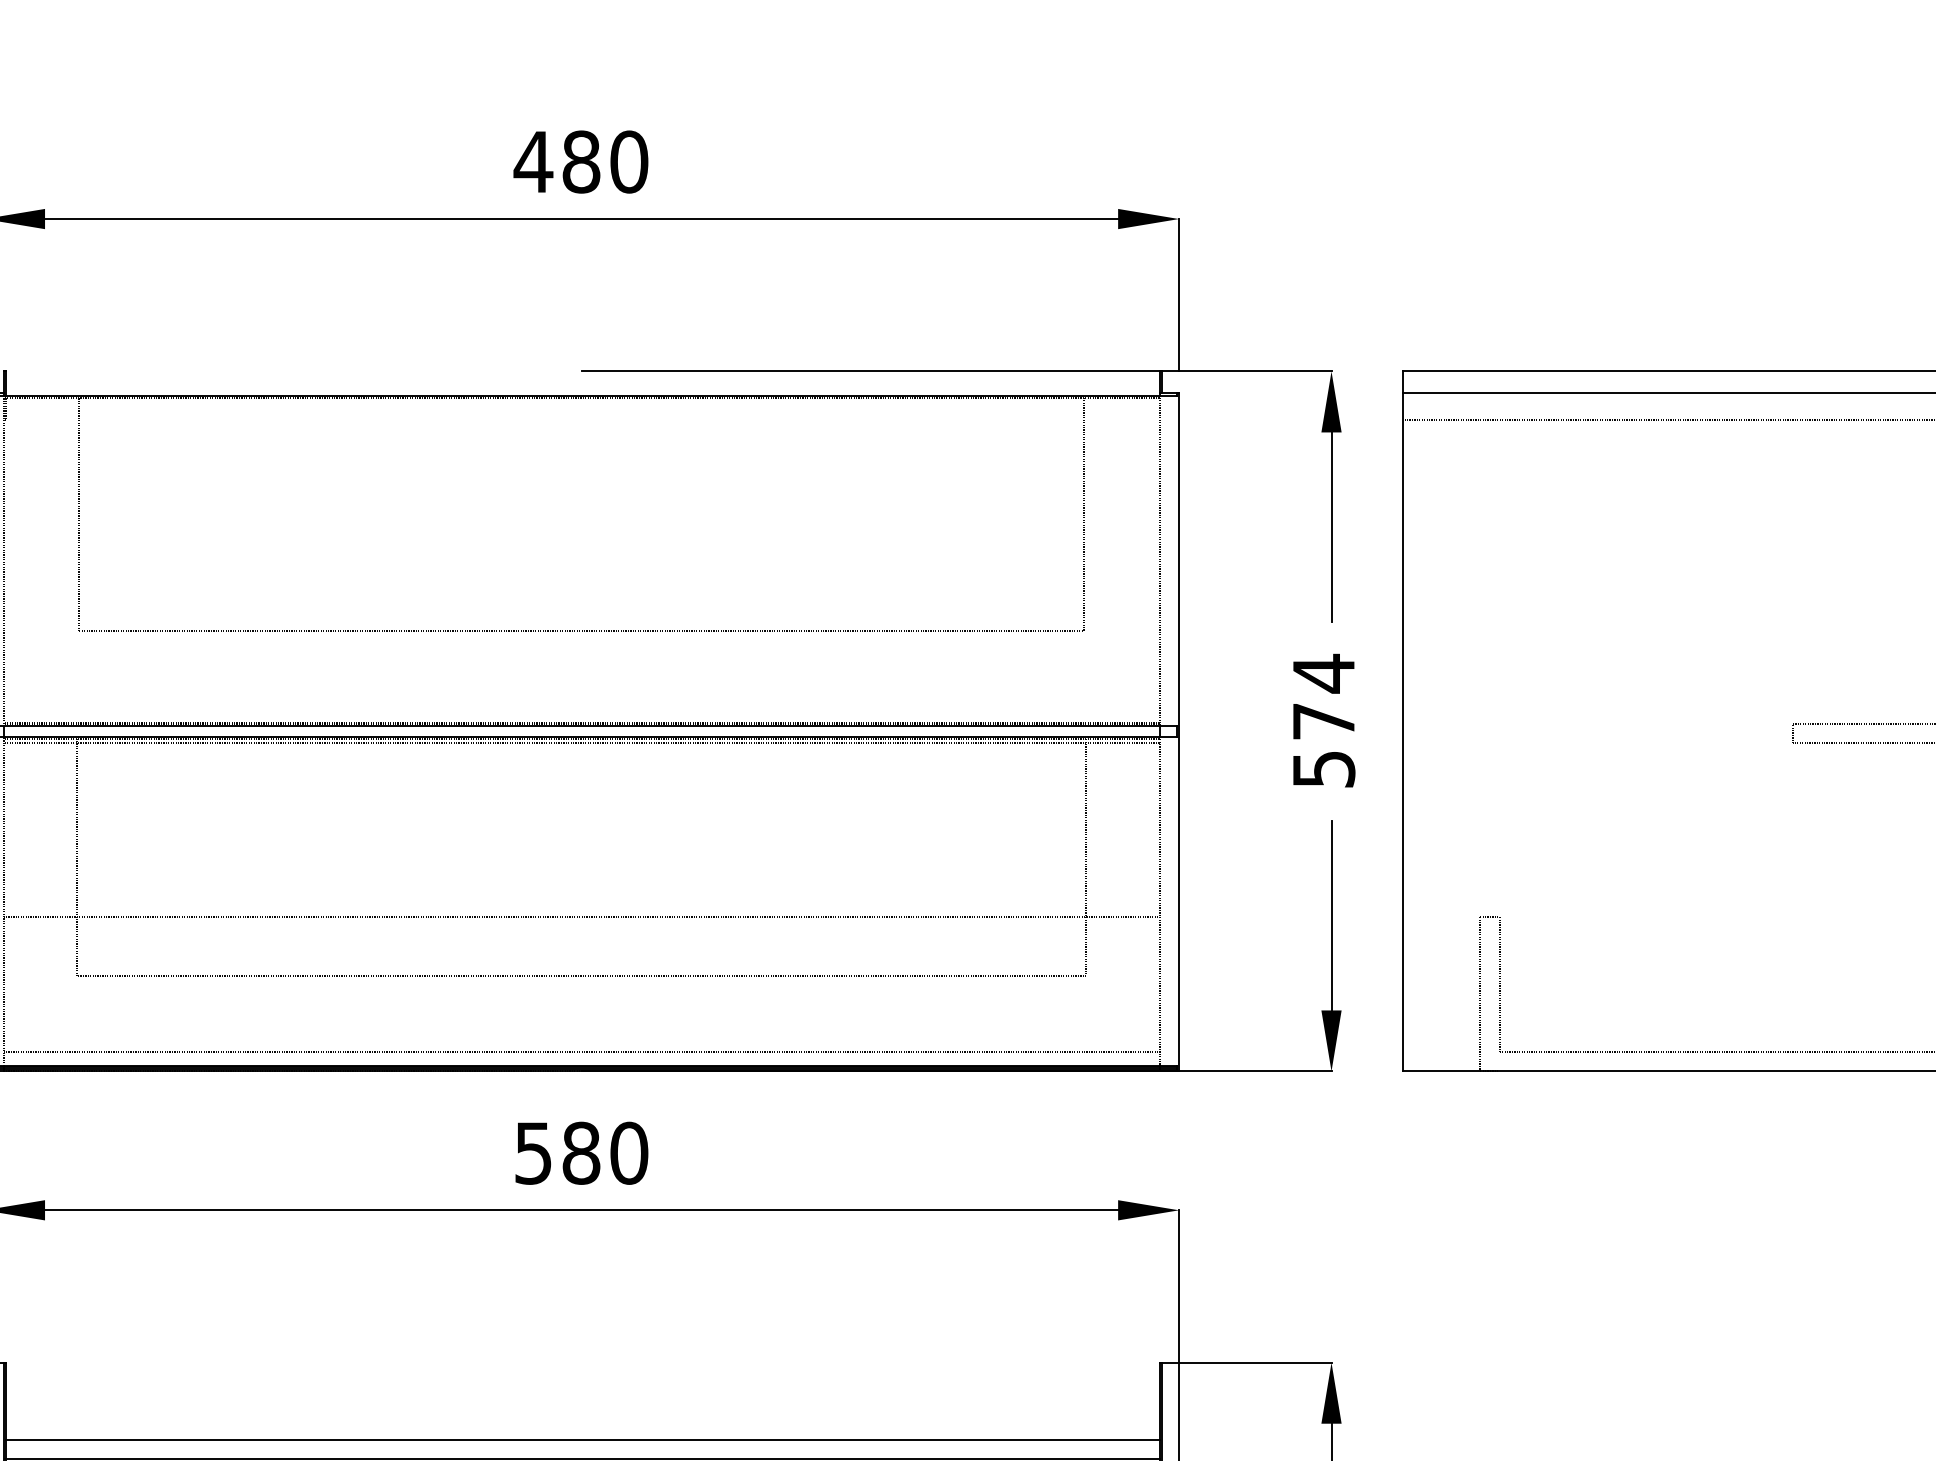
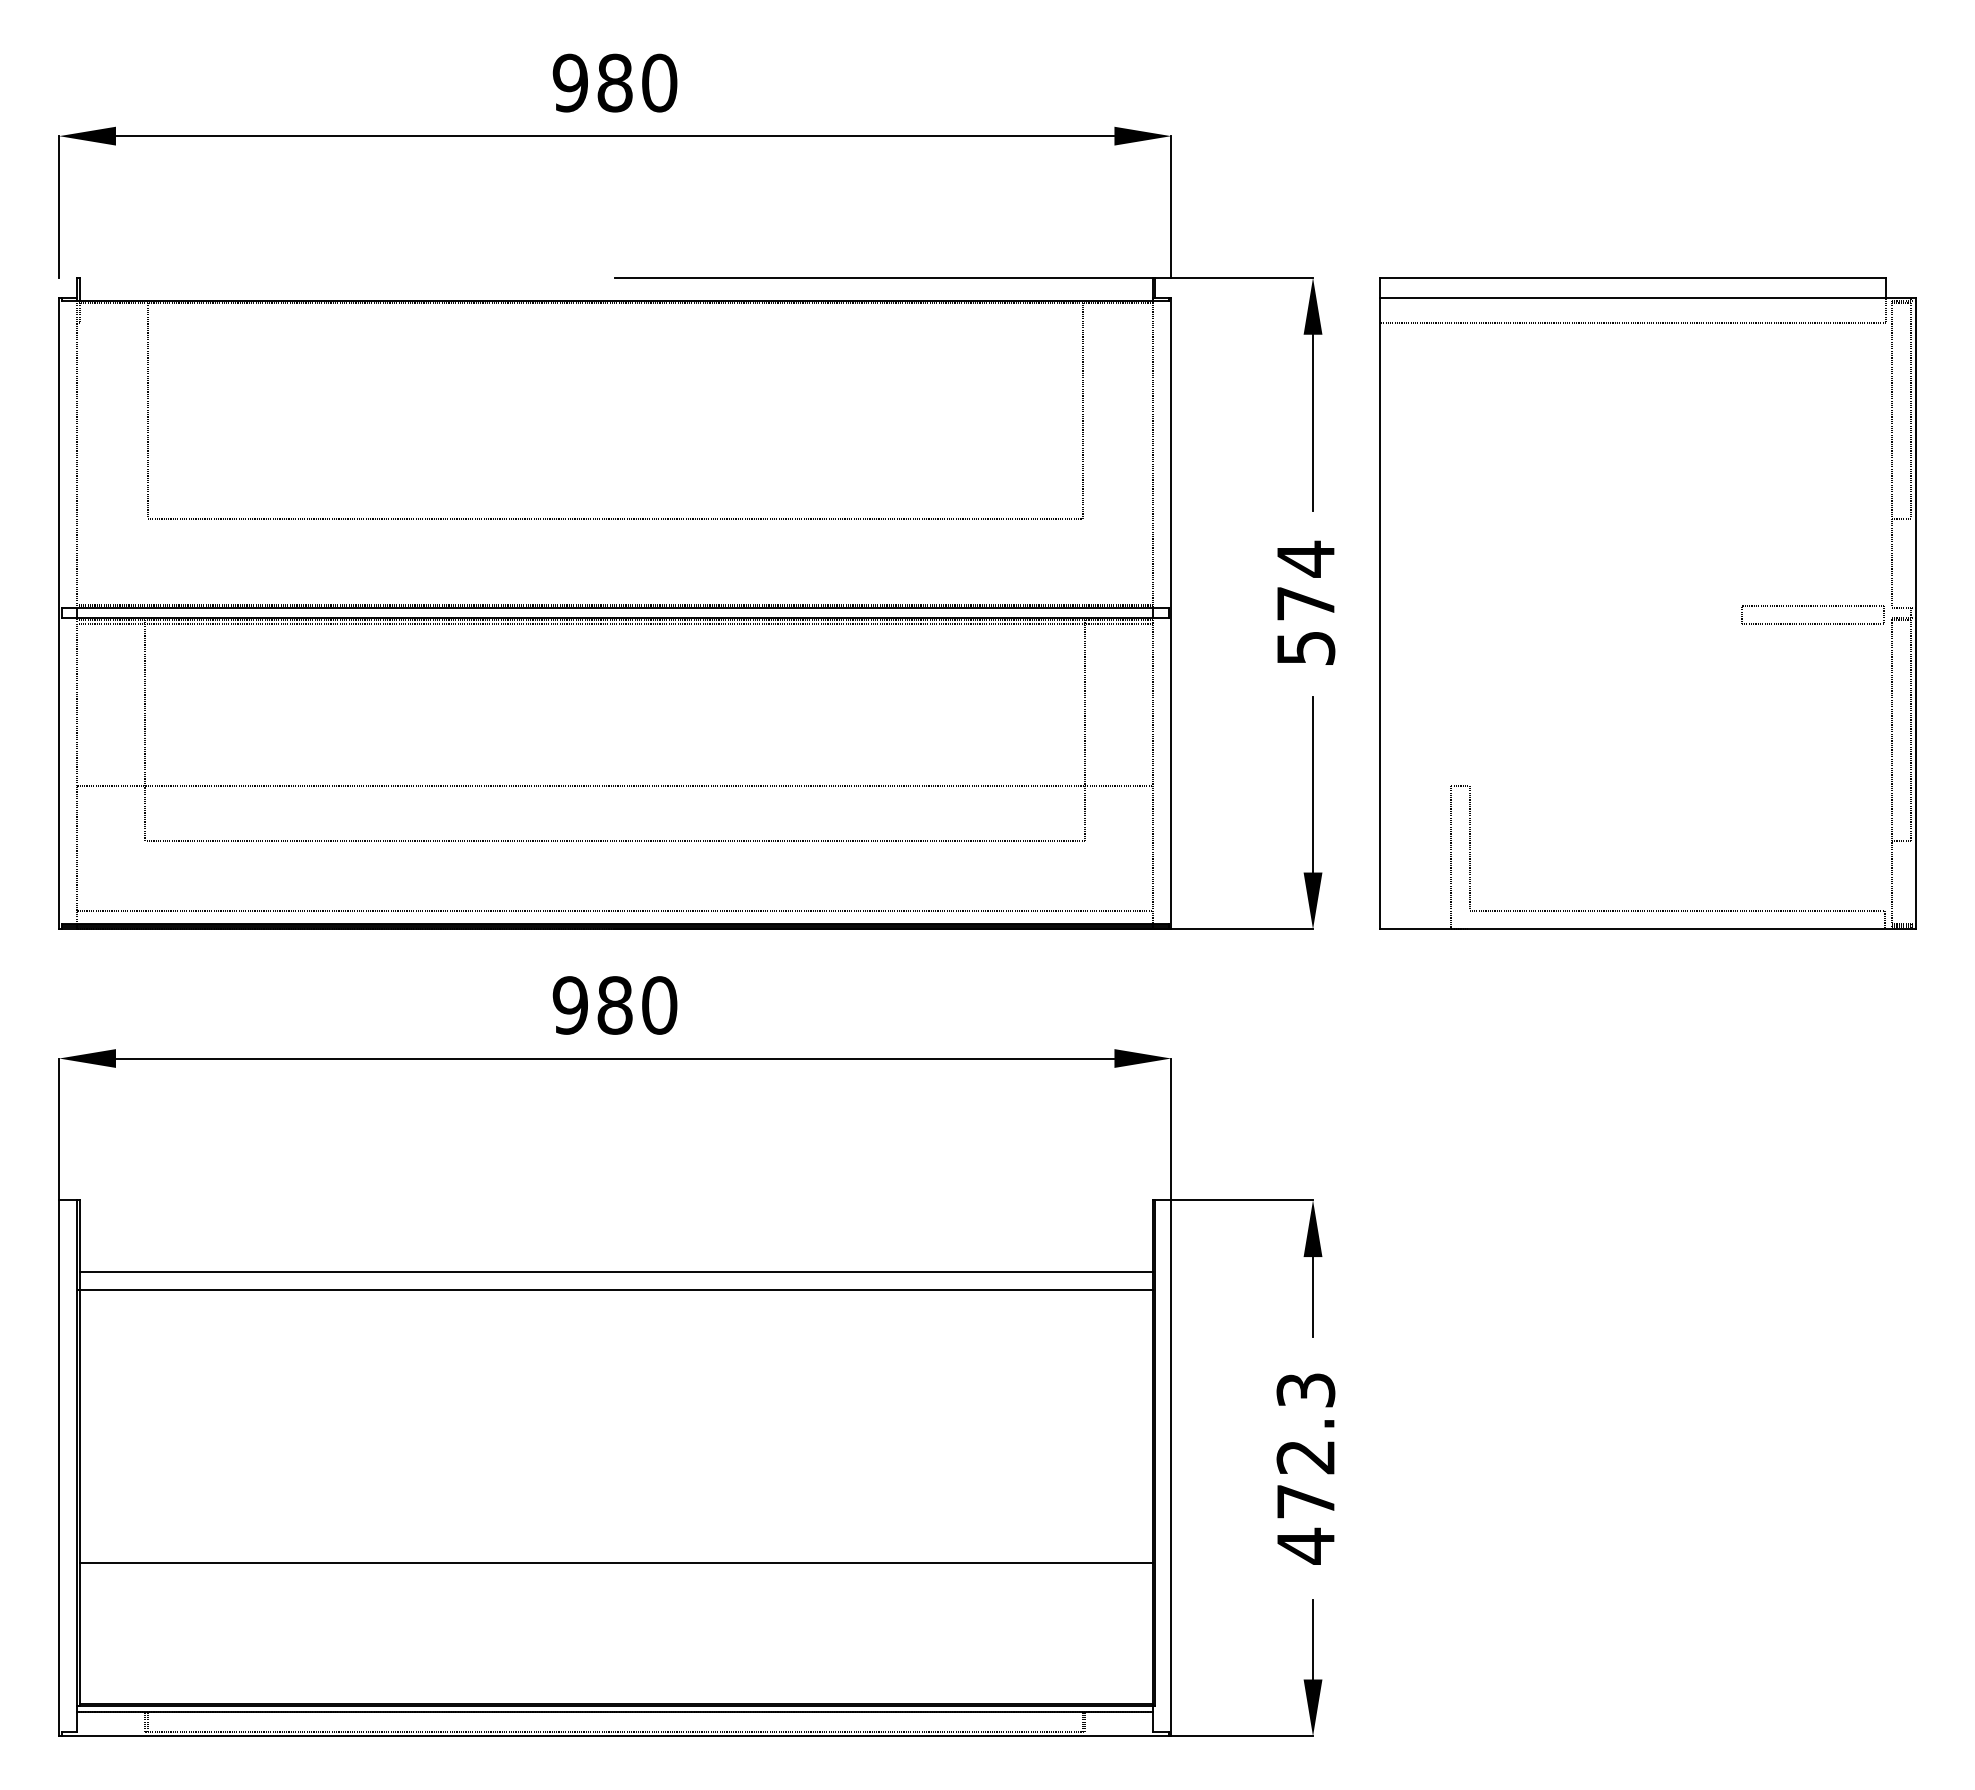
text: (532, 161) -> (569, 82), 480 -> 980
text: (532, 1153) -> (569, 1005), 580 -> 980

